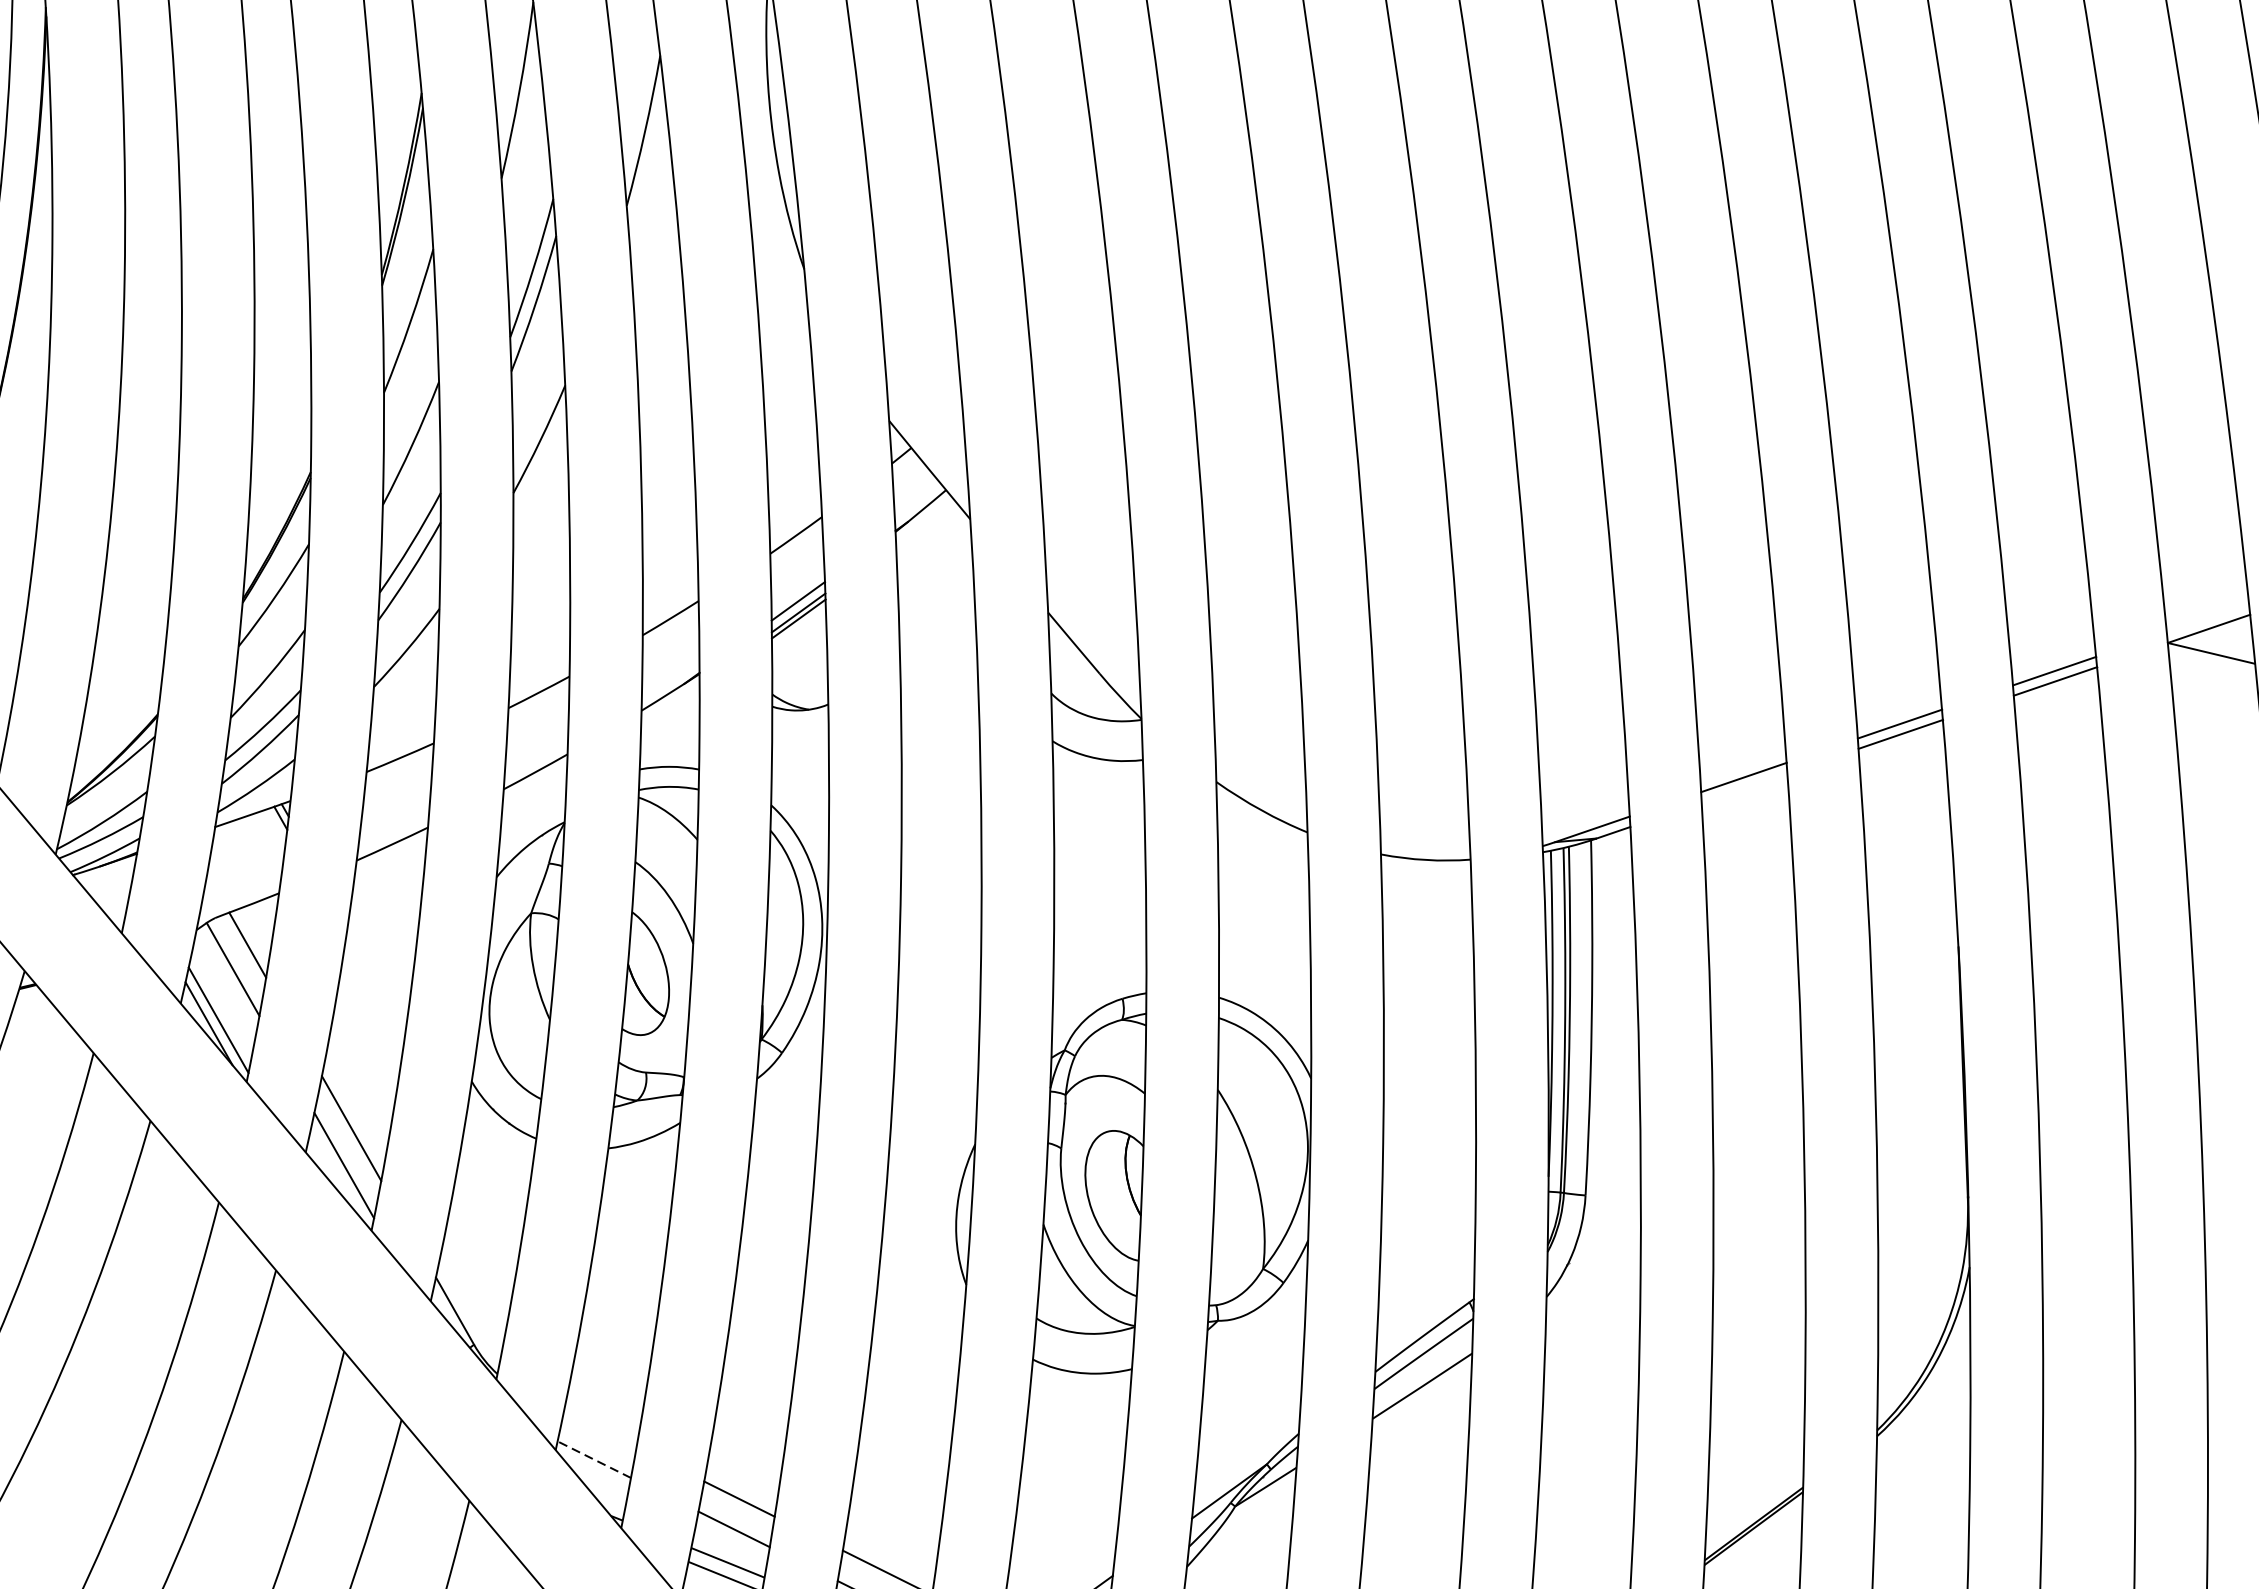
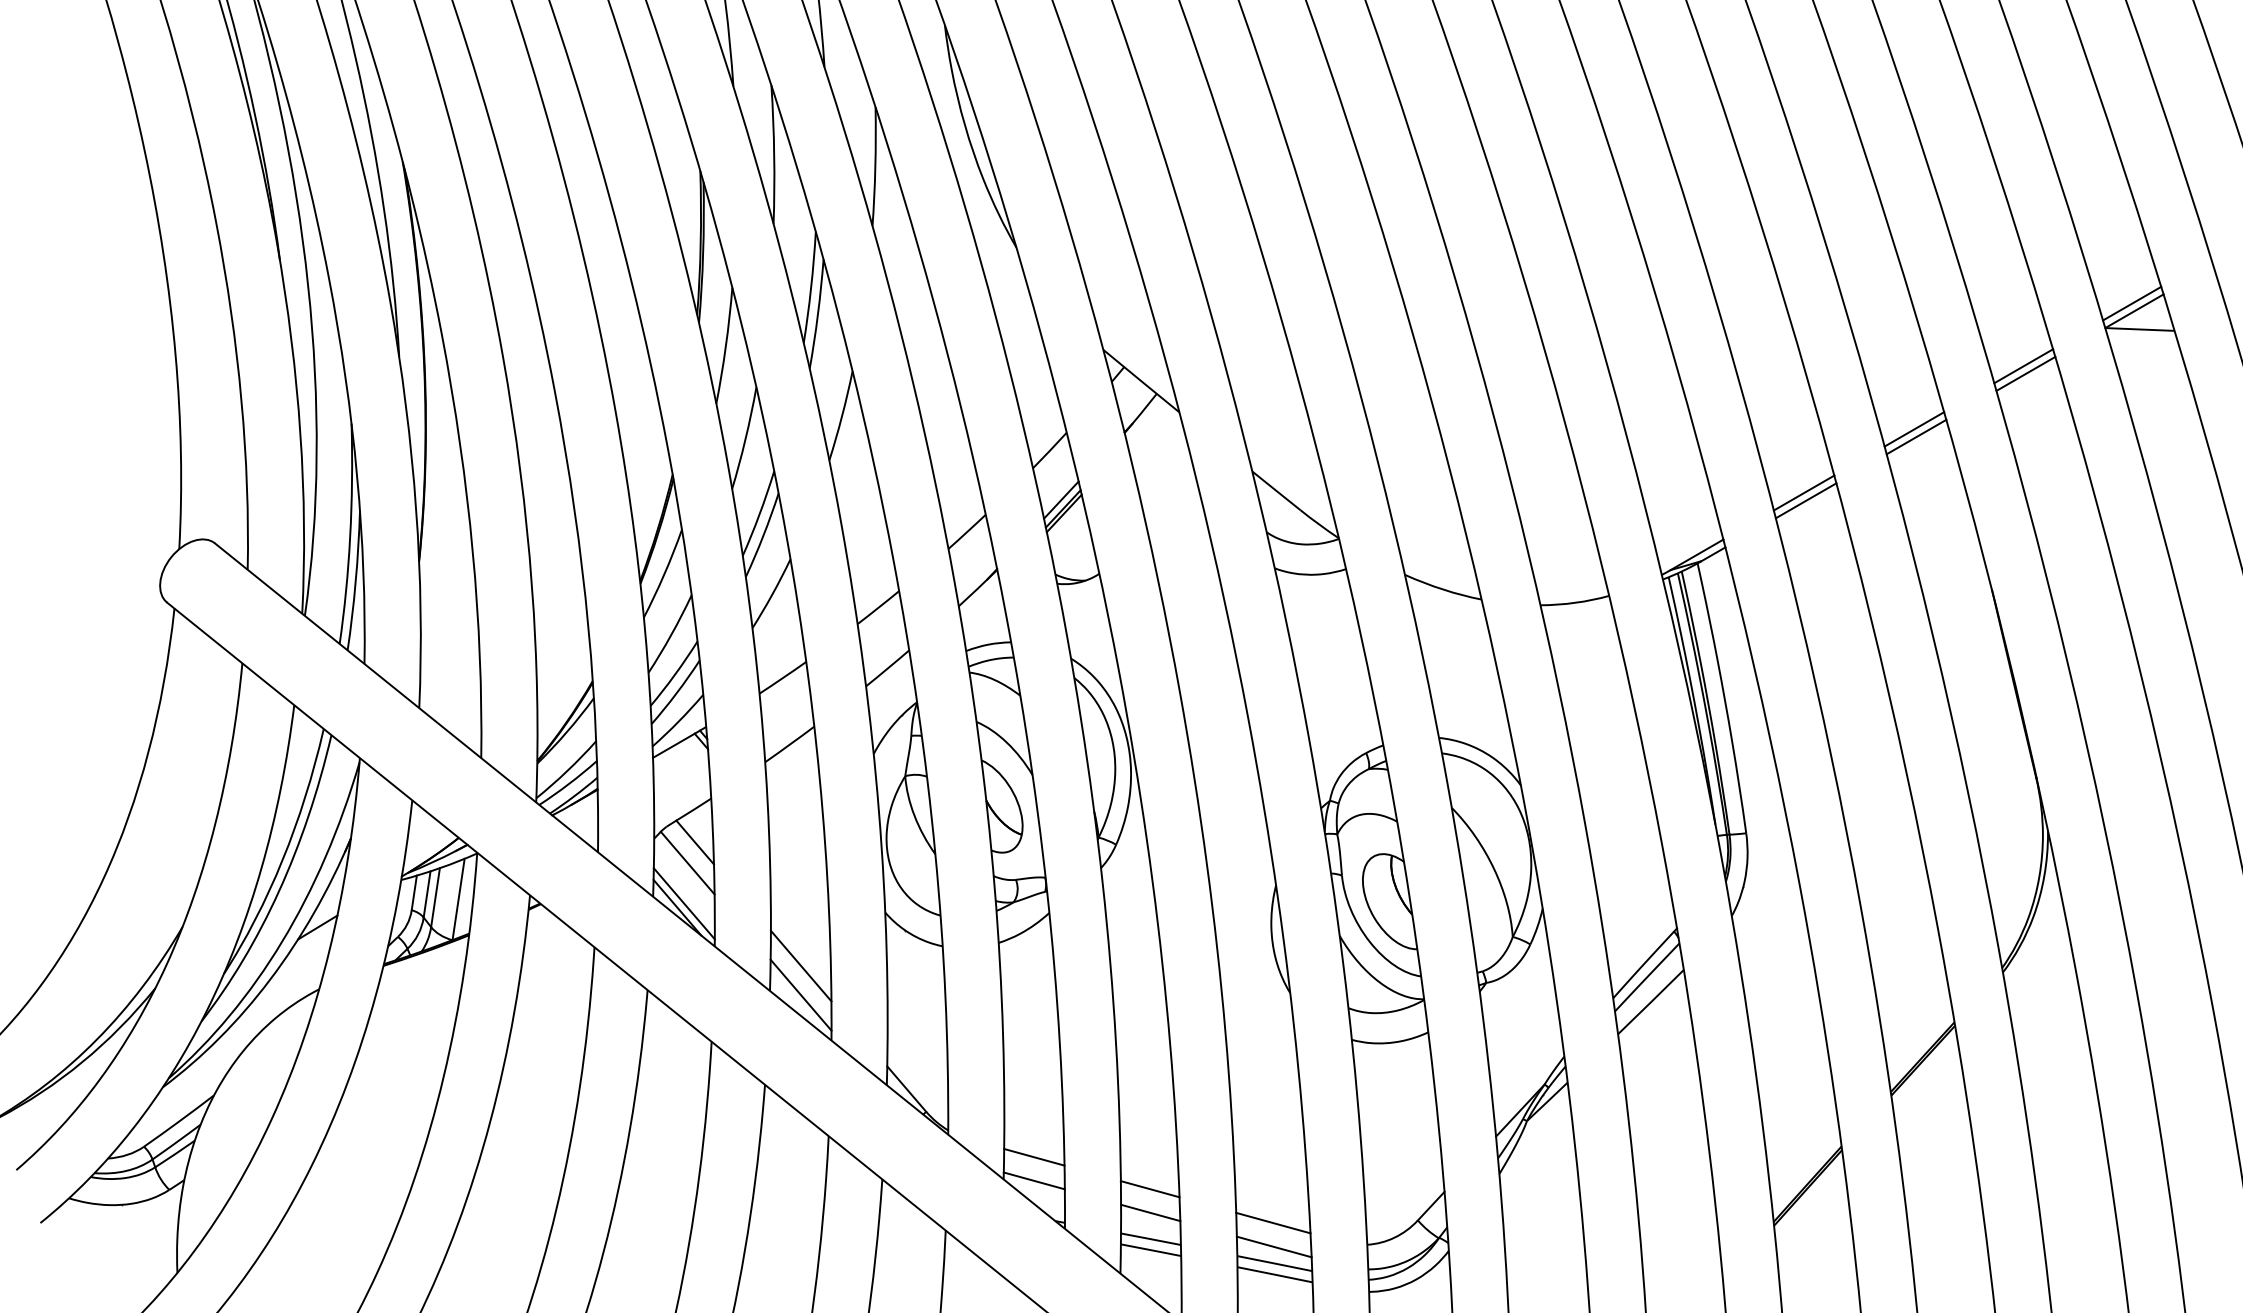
line: (2208, 618) -> (2132, 303), added
line: (1743, 787) -> (1805, 500), added
line: (600, 1428) -> (1034, 1156), added
line: (594, 1459) -> (1034, 1180), dashed -> solid

